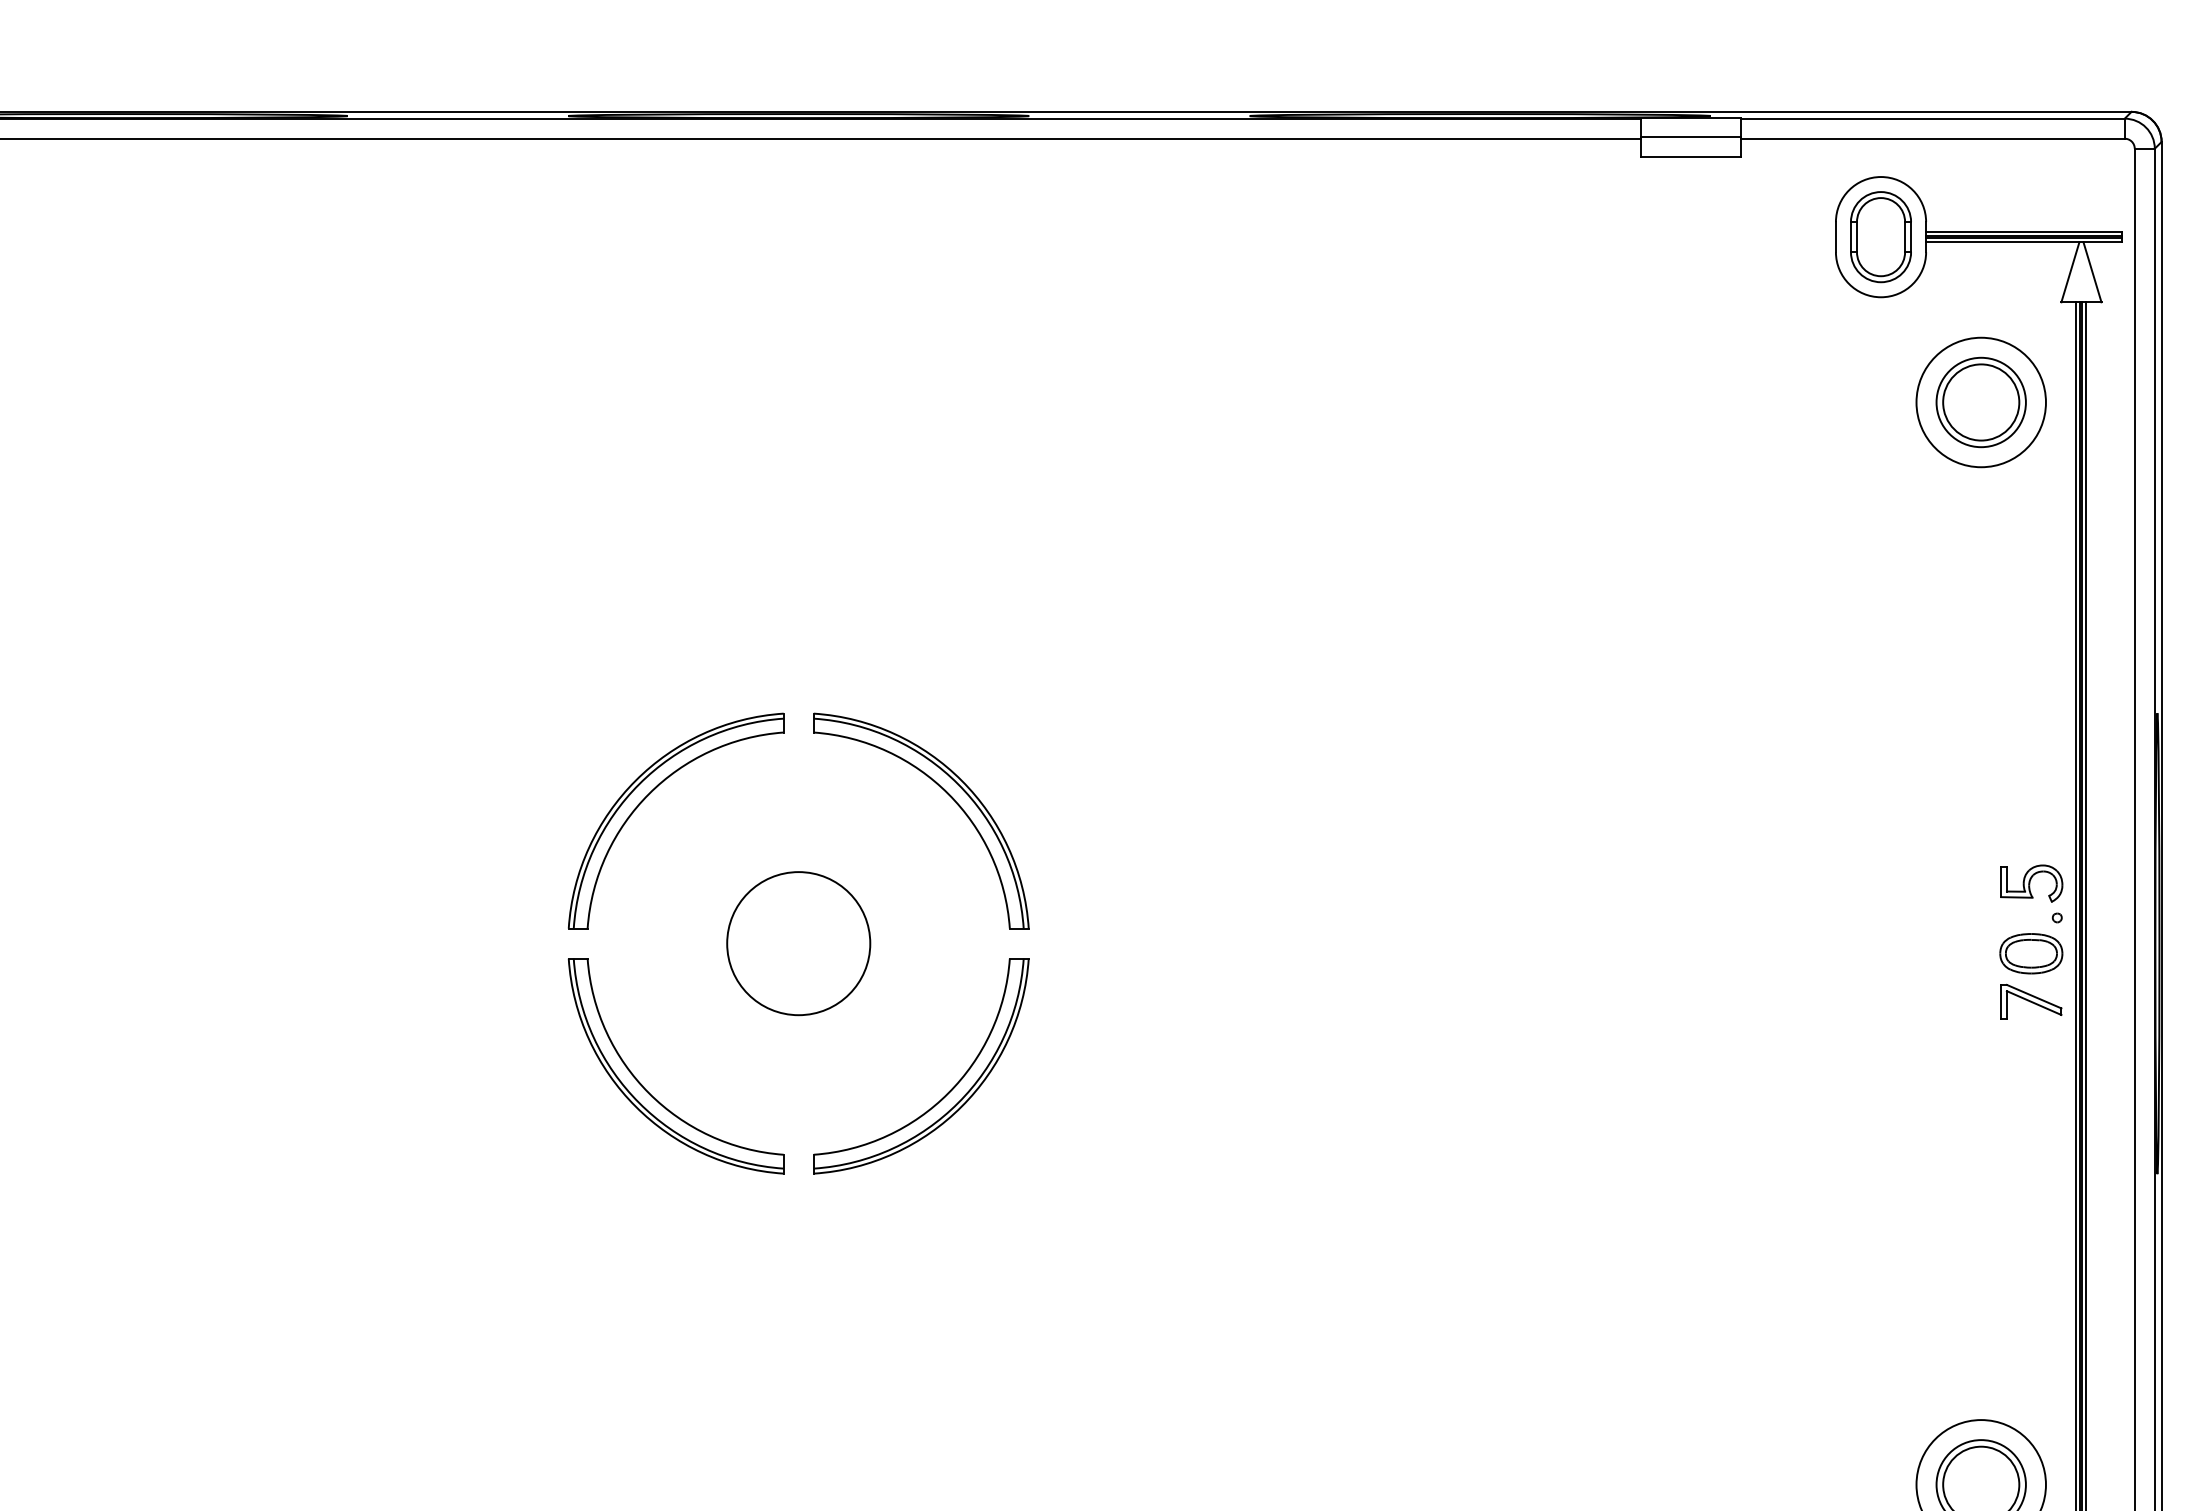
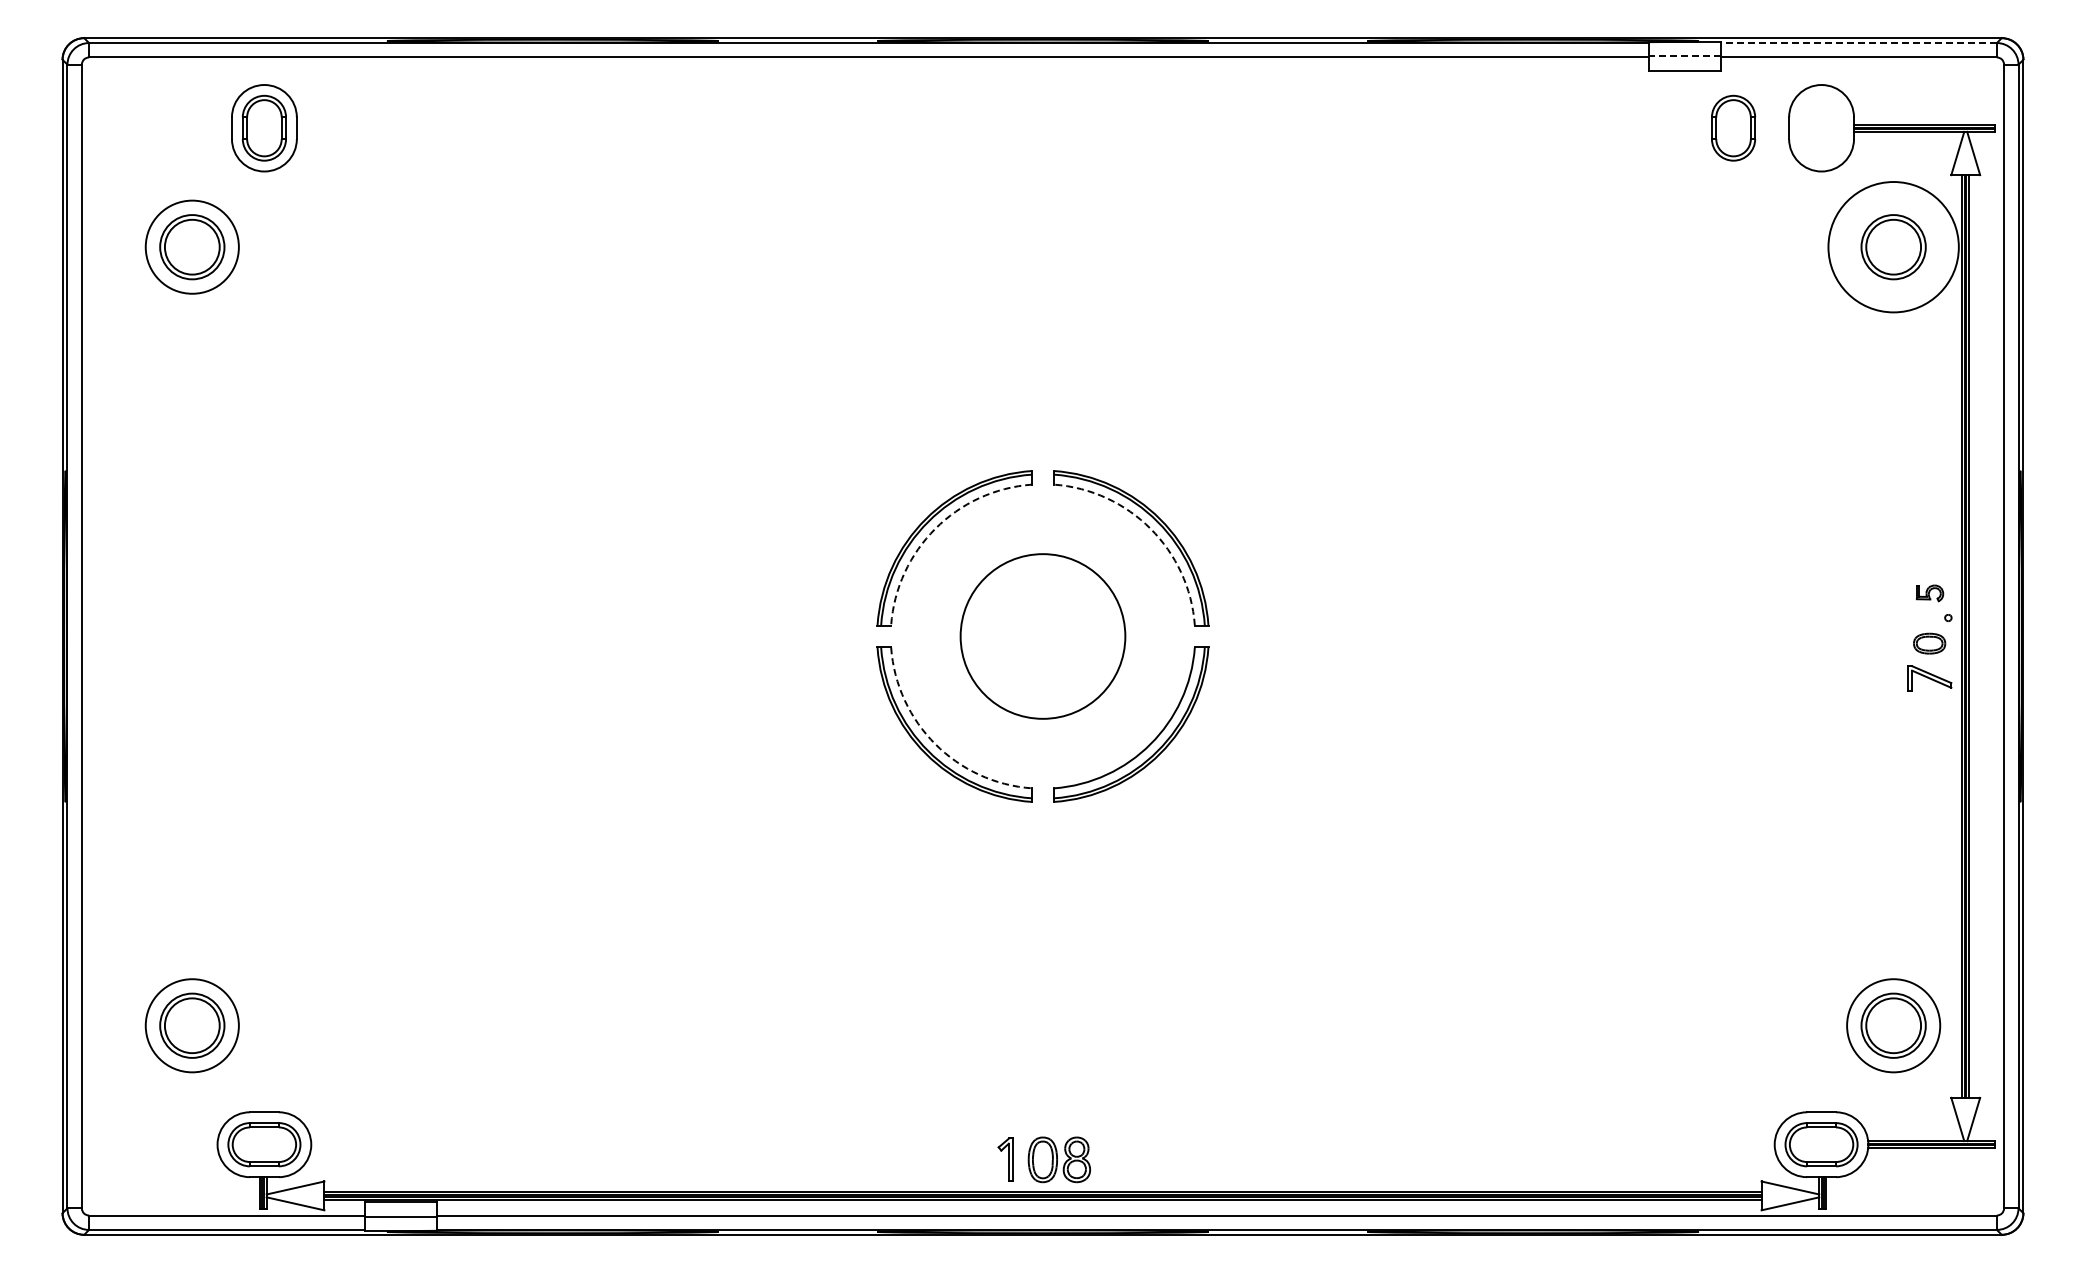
line: (1932, 119) -> (1858, 43), solid -> dashed
line: (1690, 137) -> (1684, 56), solid -> dashed
part: (1880, 236) -> (1733, 127), moved
circle: (1981, 401) -> (1893, 246), size x1.4
arc: (649, 793) -> (935, 528), solid -> dashed
arc: (948, 793) -> (1150, 528), solid -> dashed
part: (2031, 883) -> (1929, 593), size x0.6
circle: (798, 943) -> (1042, 636), size x1.6
part: (2031, 953) -> (1929, 643), size x0.7
arc: (649, 1093) -> (935, 744), solid -> dashed

